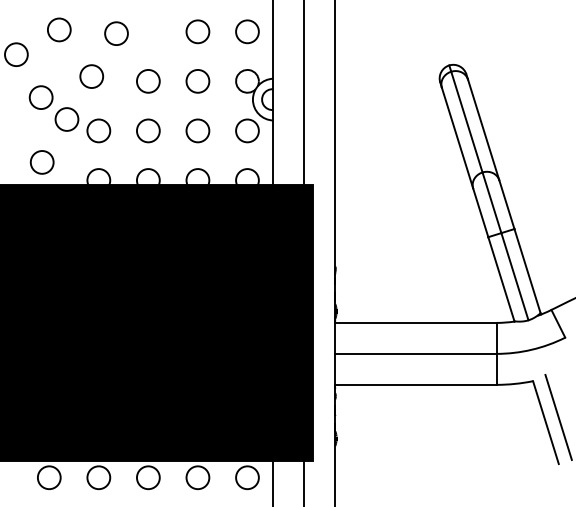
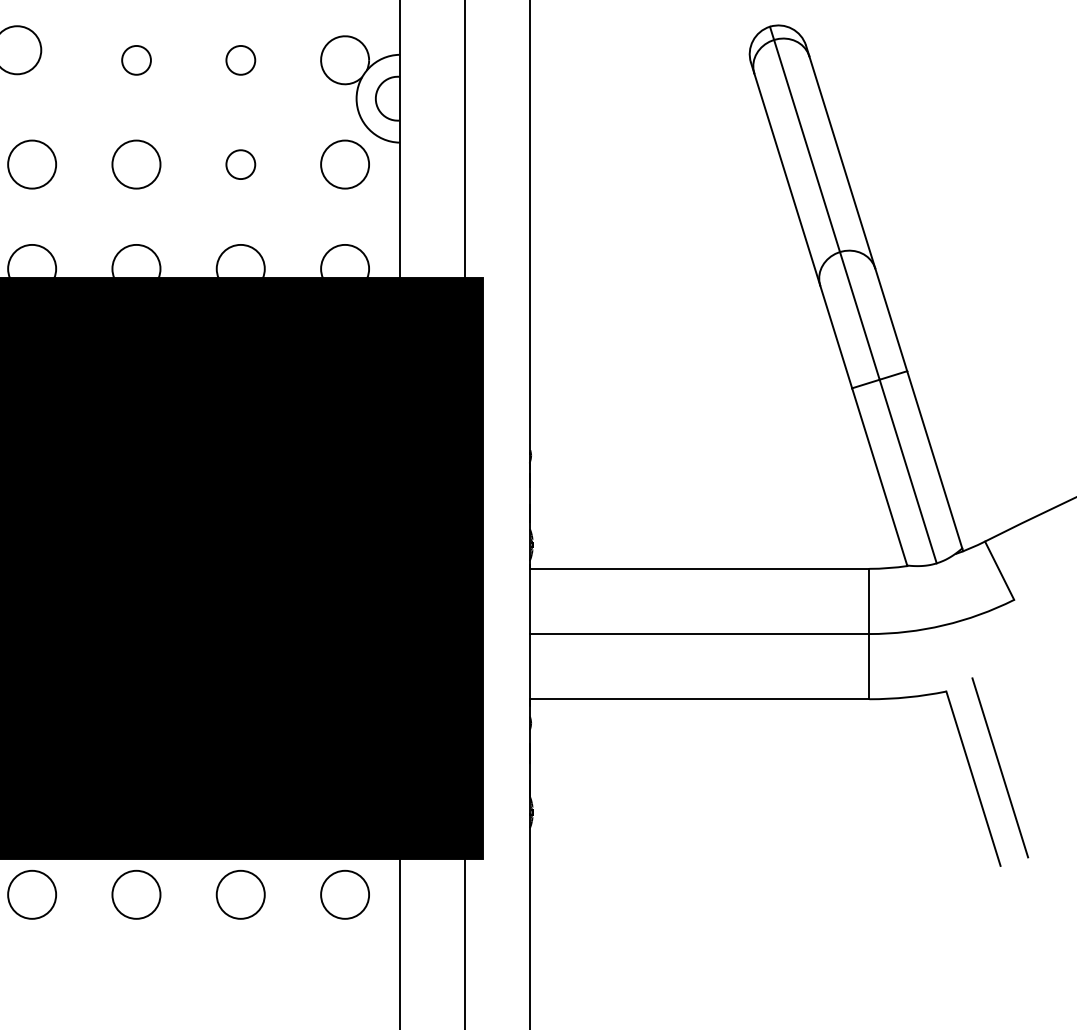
circle: (148, 81) -> (136, 60), size x0.6
circle: (197, 81) -> (239, 60), size x0.6
circle: (197, 130) -> (239, 163), size x0.6

